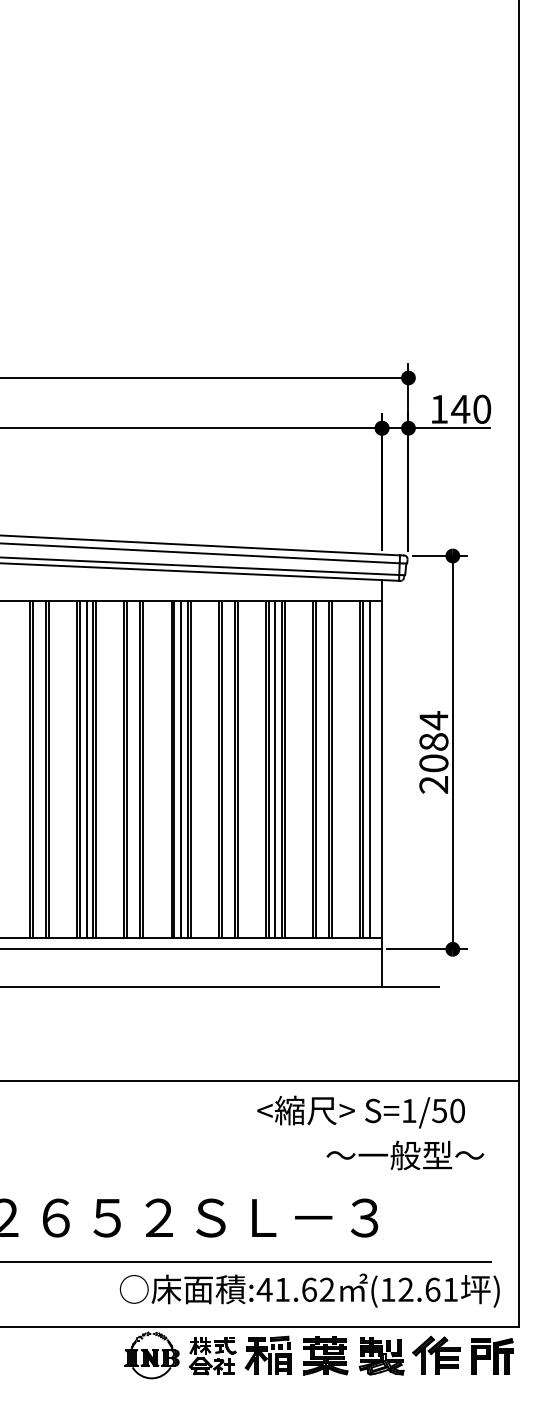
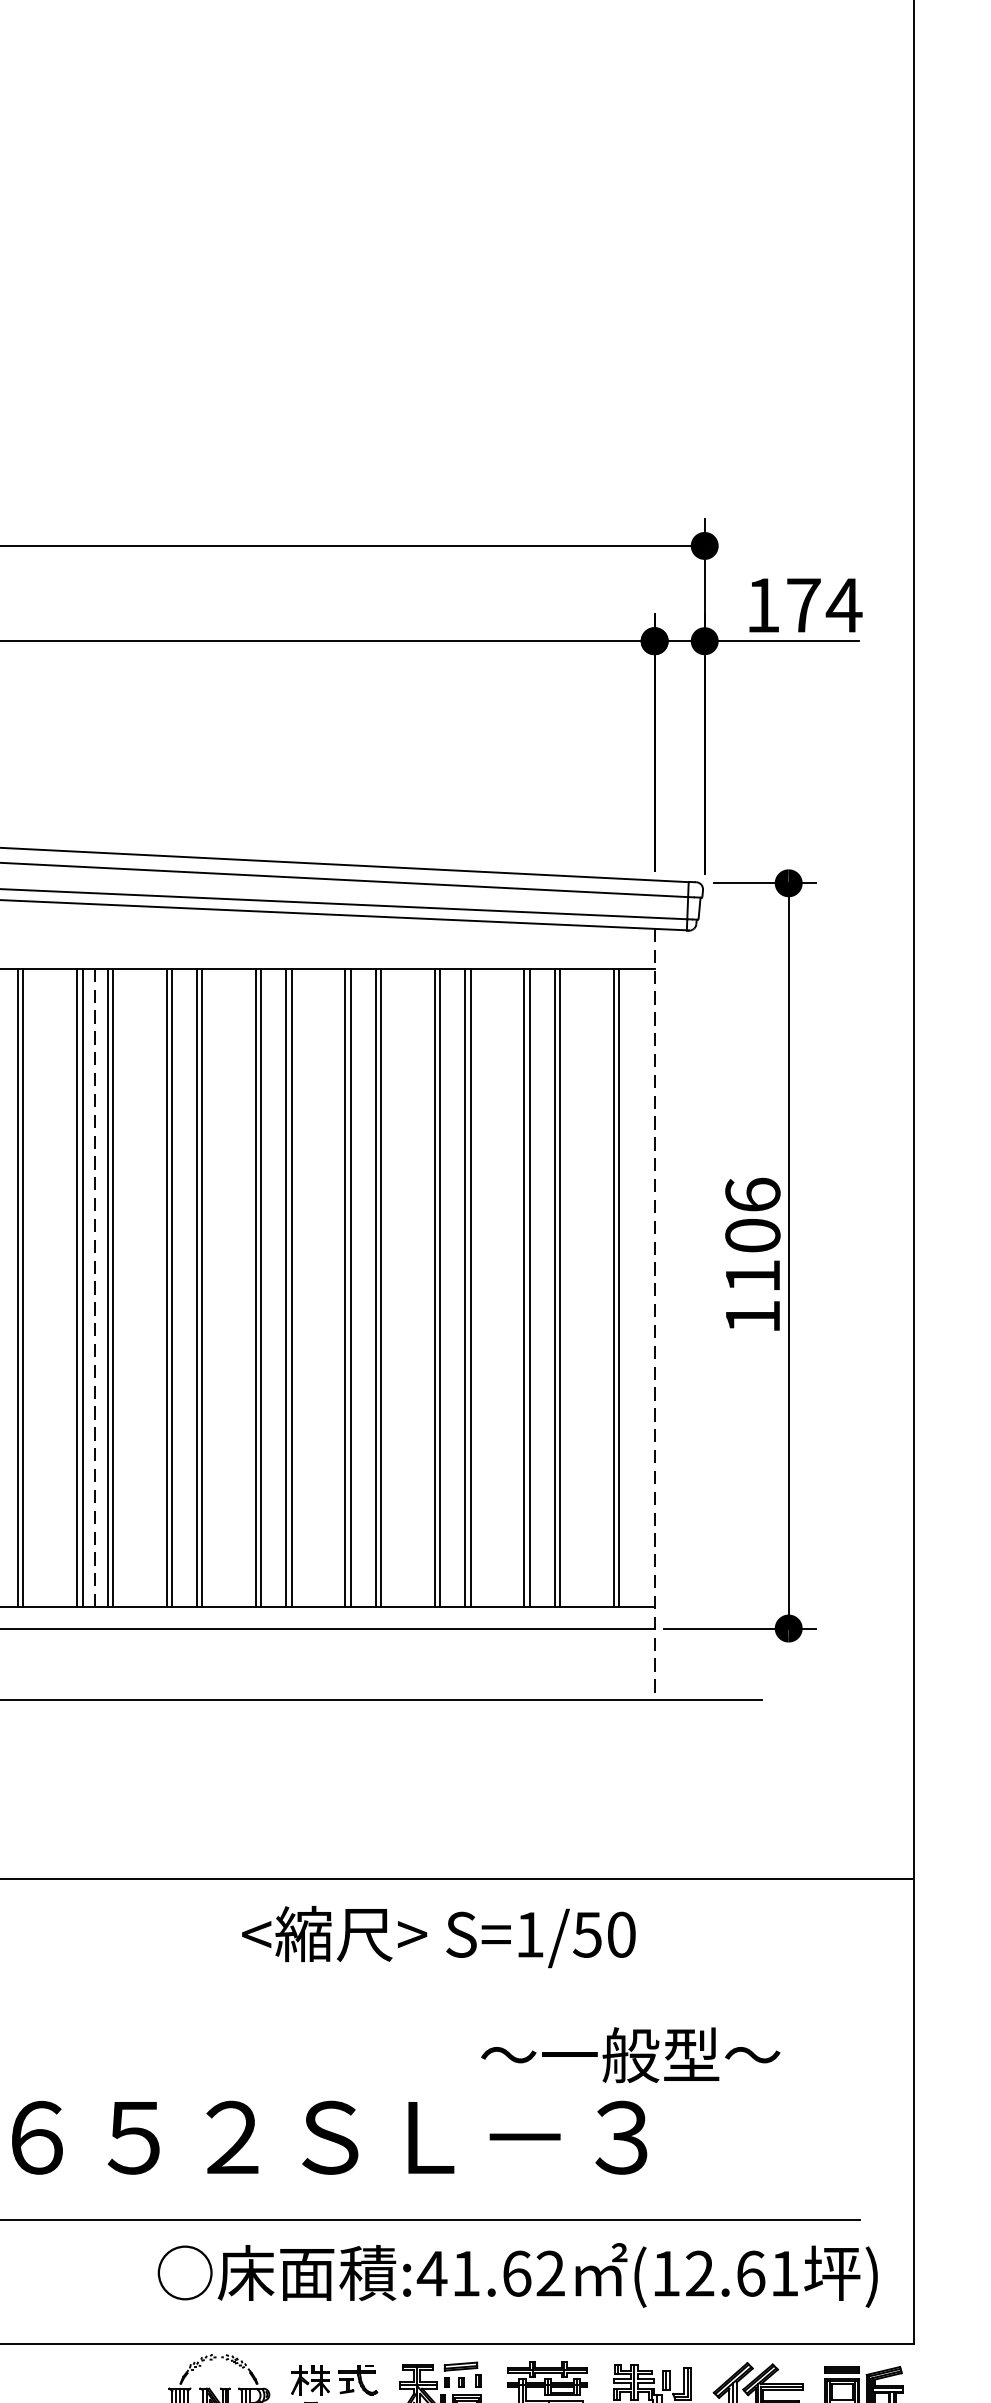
text: (471, 408) -> (824, 603), 140 -> 174
text: (433, 752) -> (752, 1255), 2084 -> 1106
line: (181, 769) -> (274, 1287), removed
line: (275, 769) -> (452, 1287), removed
line: (369, 769) -> (630, 1287), removed
line: (86, 770) -> (94, 1289), solid -> dashed
line: (382, 784) -> (655, 1316), solid -> dashed
text: (360, 1111) -> (437, 1935), moved
text: (405, 1155) -> (630, 2055), moved

